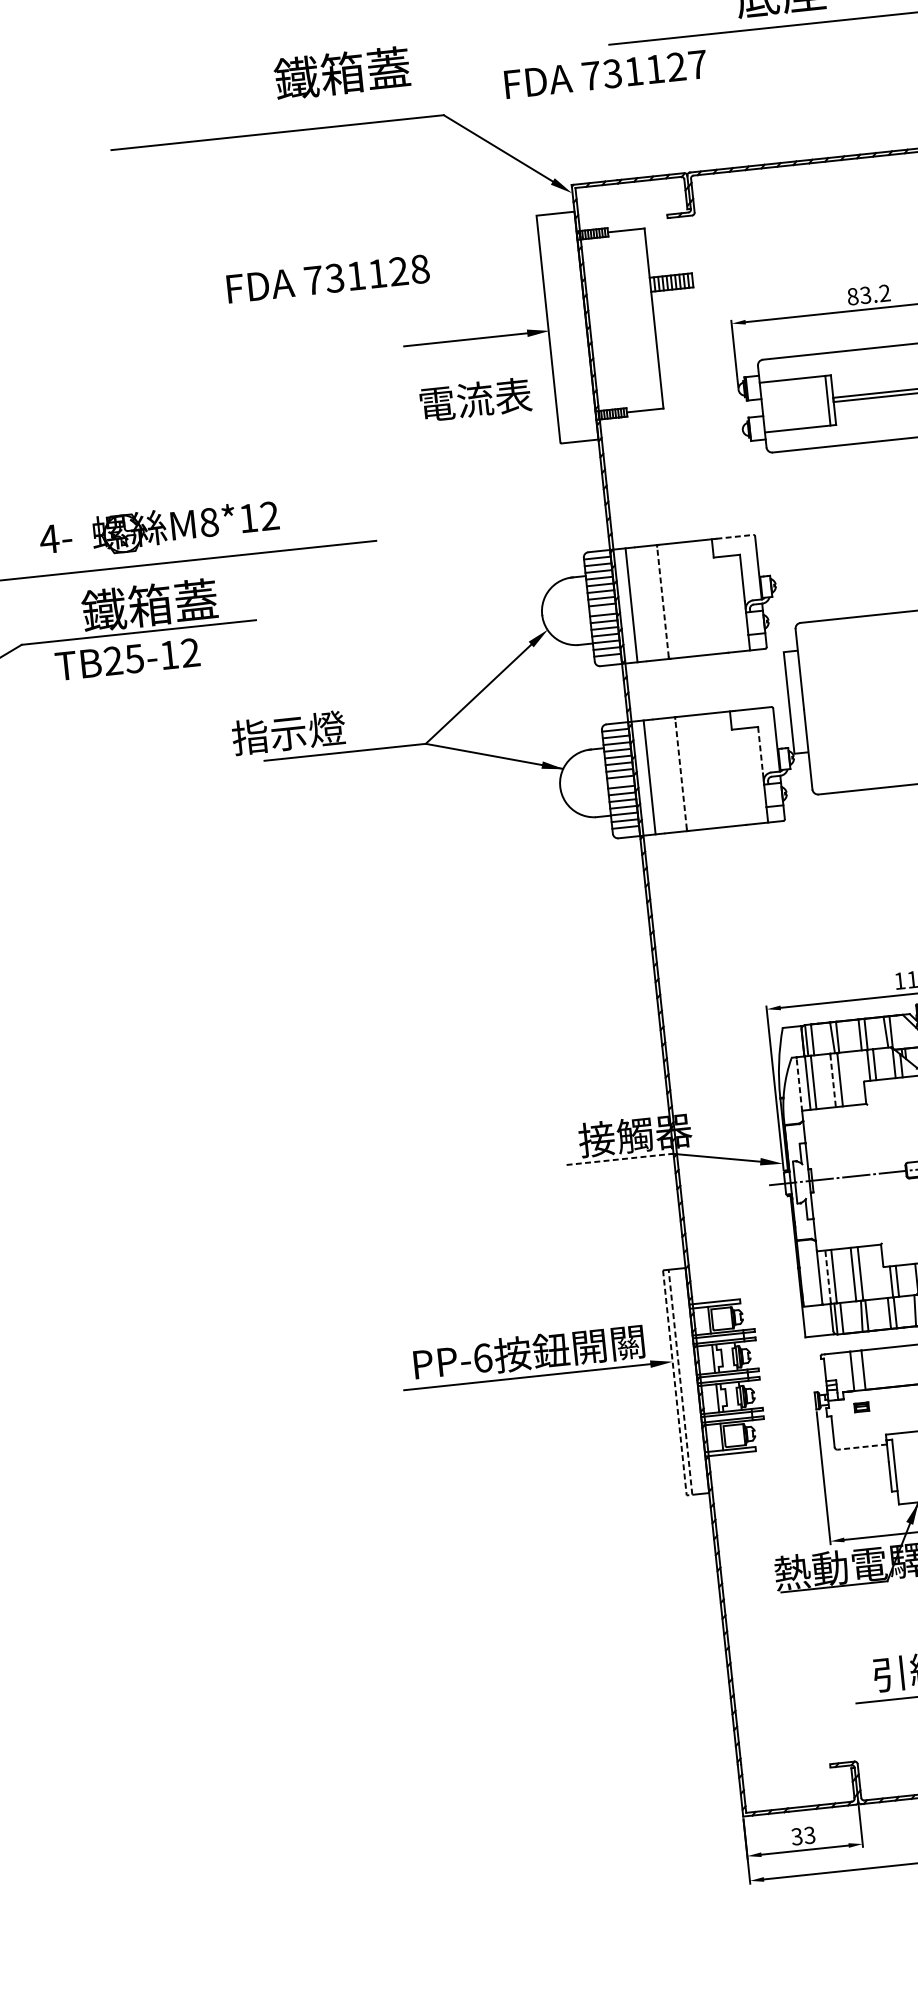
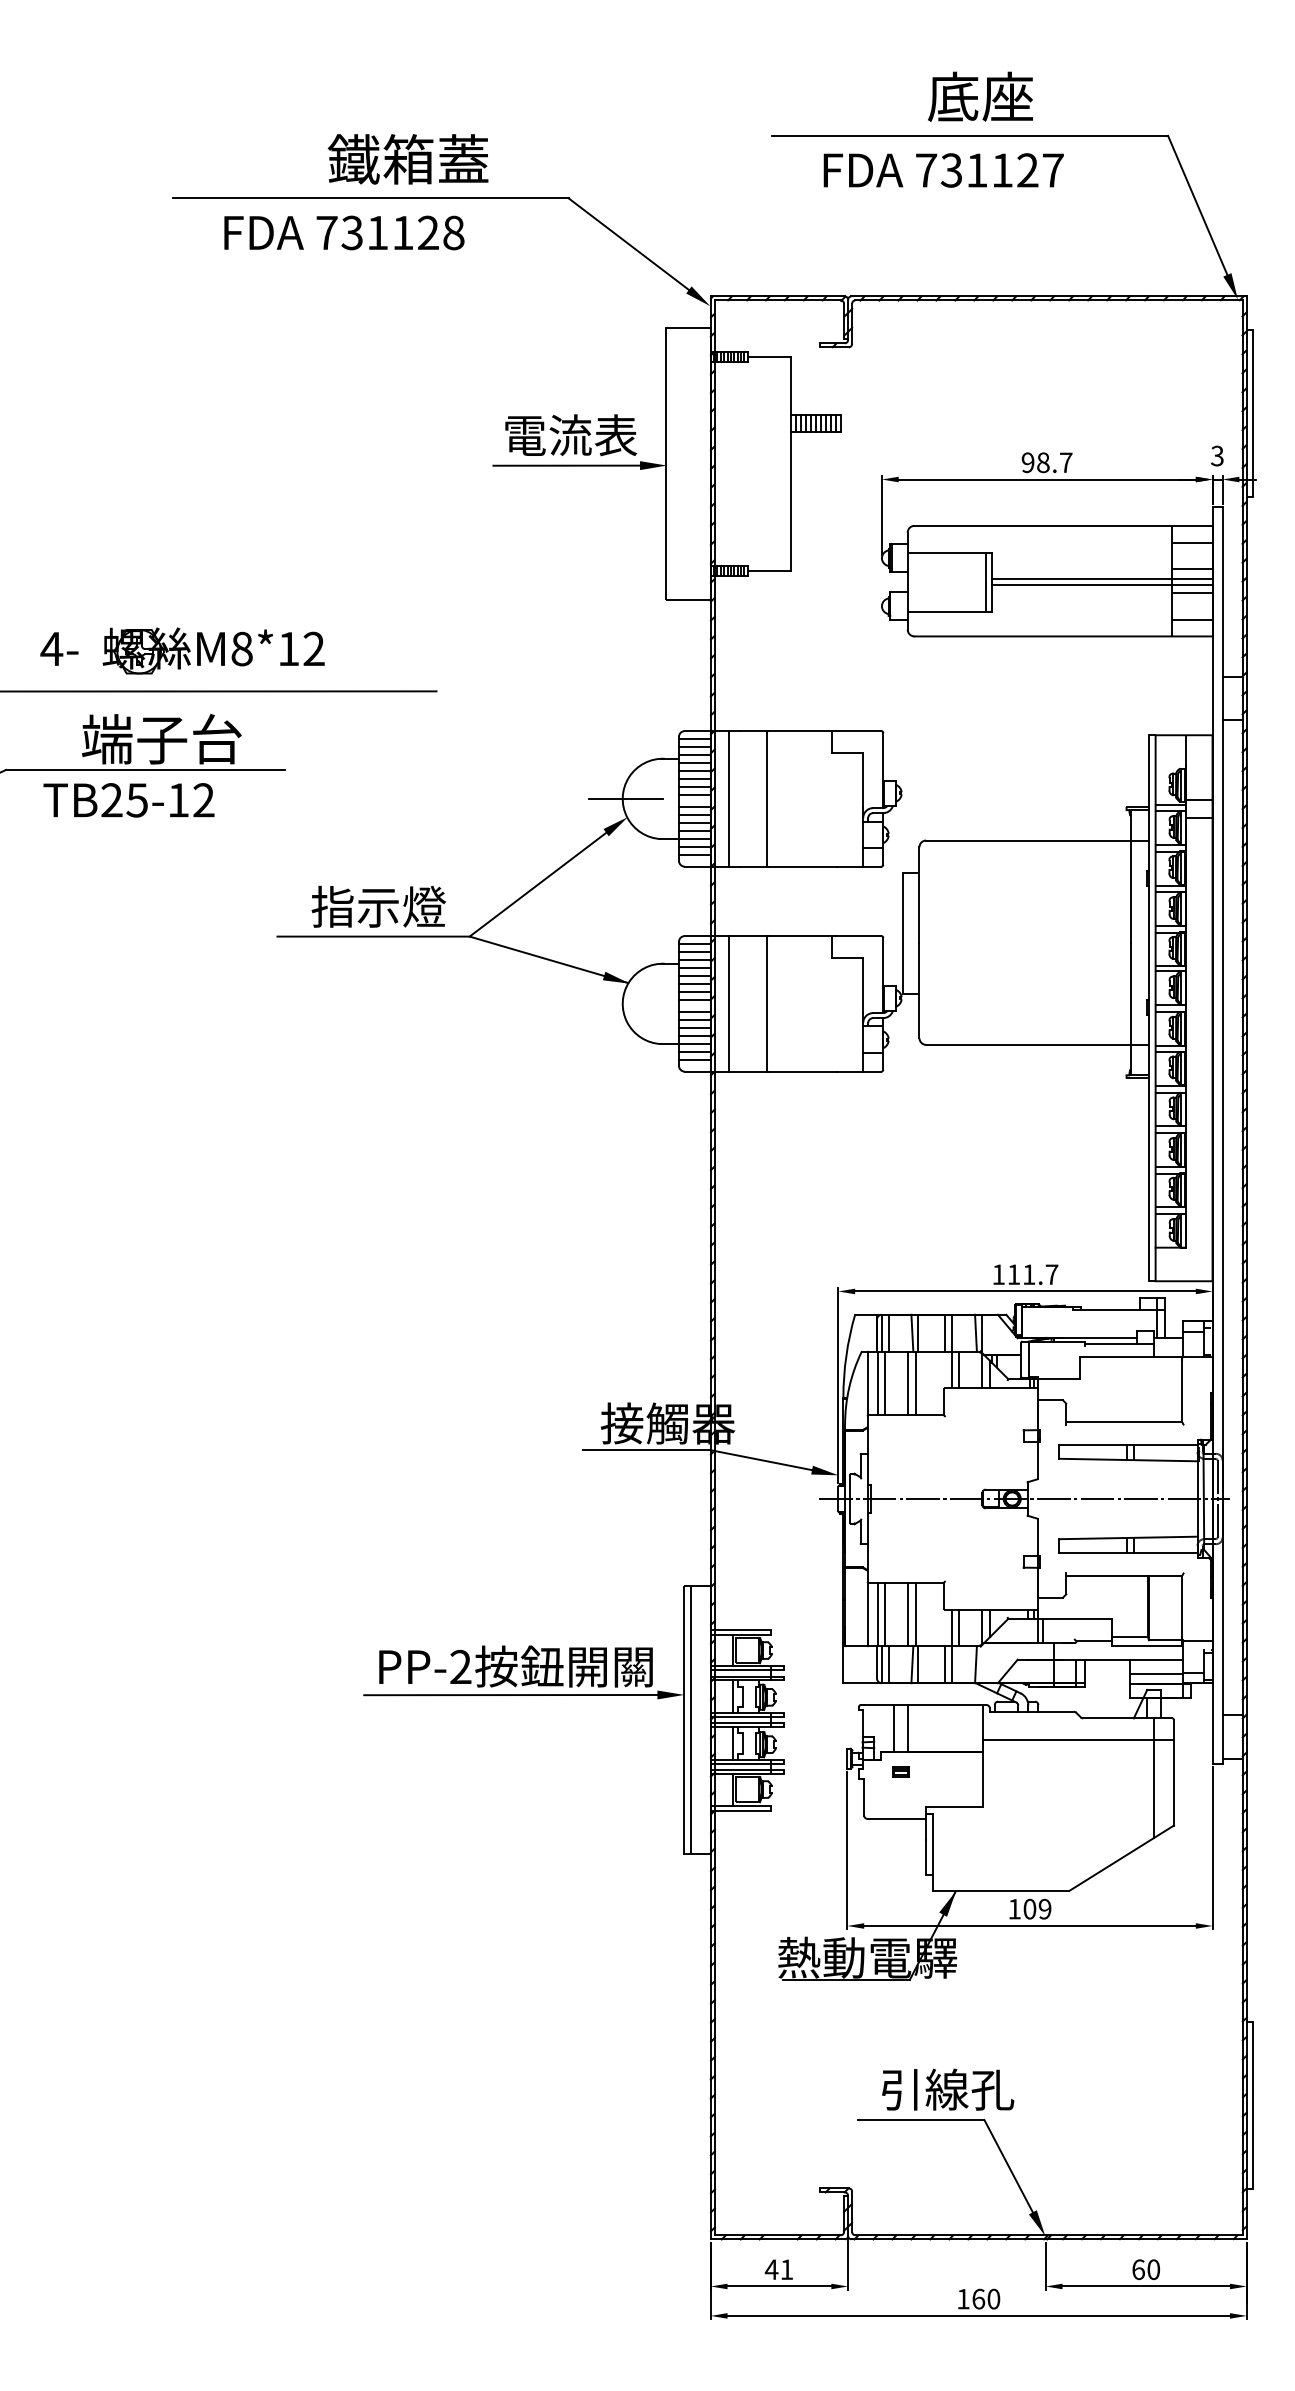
text: (341, 73) -> (407, 159), moved
text: (605, 74) -> (943, 170), moved
text: (328, 278) -> (344, 232), moved
text: (868, 294) -> (1046, 462), 83.2 -> 98.7
text: (476, 399) -> (571, 435), moved
line: (735, 537) -> (859, 731), dashed -> solid
line: (662, 601) -> (766, 798), dashed -> solid
text: (149, 604) -> (161, 738), 鐵箱蓋 -> 端子台
line: (544, 614) -> (625, 798), added
text: (288, 732) -> (378, 906), moved
line: (760, 750) -> (863, 985), dashed -> solid
line: (680, 773) -> (766, 1003), dashed -> solid
line: (832, 1081) -> (907, 1384), dashed -> solid
line: (799, 1084) -> (867, 1384), dashed -> solid
line: (620, 1159) -> (647, 1450), dashed -> solid
line: (827, 1276) -> (877, 1613), dashed -> solid
text: (482, 1357) -> (460, 1666), PP-6 -> PP-2
line: (862, 1446) -> (896, 1818), dashed -> solid
line: (689, 1495) -> (687, 1854), dashed -> solid
text: (802, 1835) -> (778, 2269), 33 -> 41

